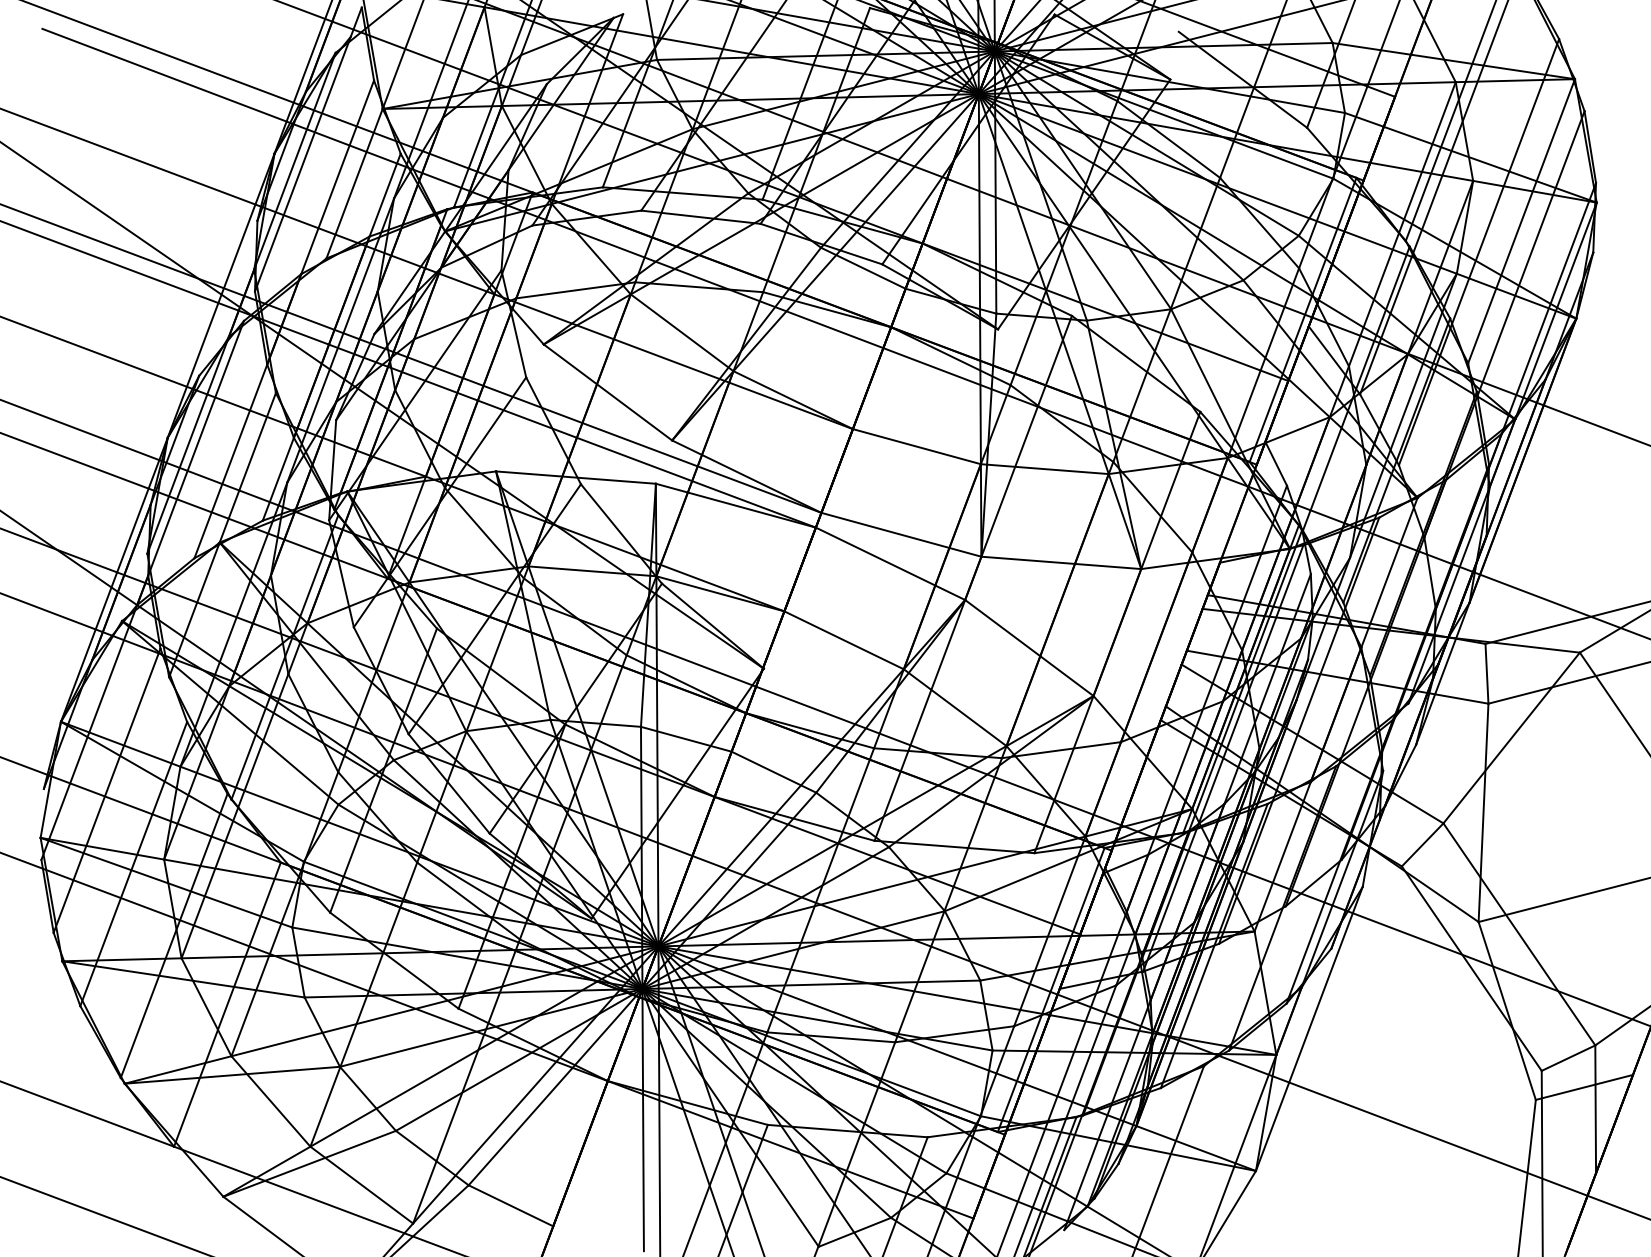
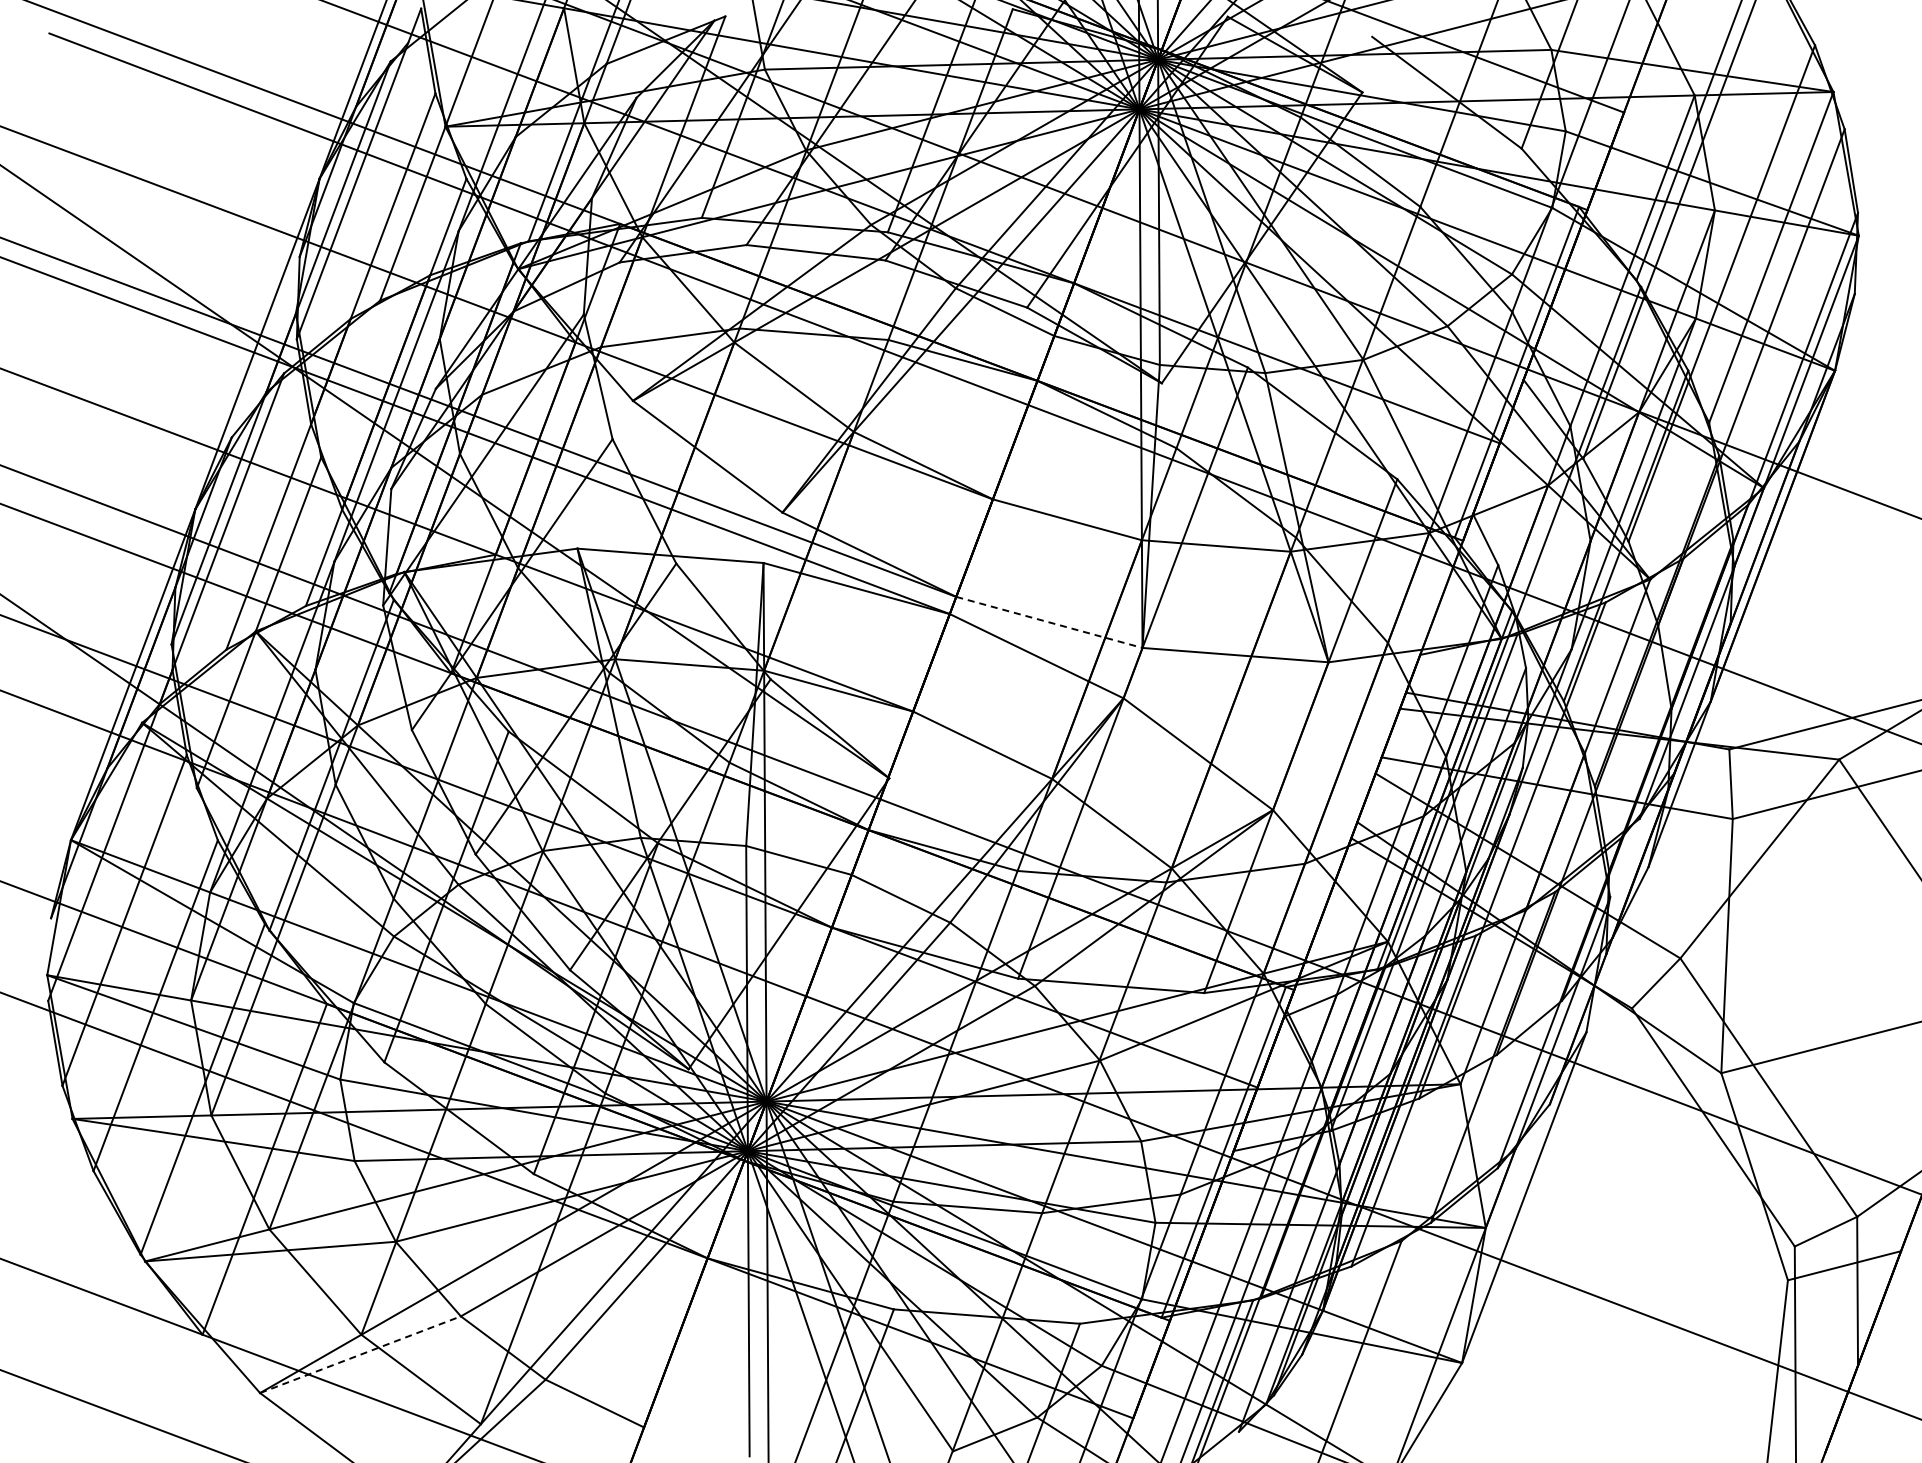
line: (901, 534) -> (1049, 622), solid -> dashed
line: (309, 1163) -> (360, 1354), solid -> dashed

